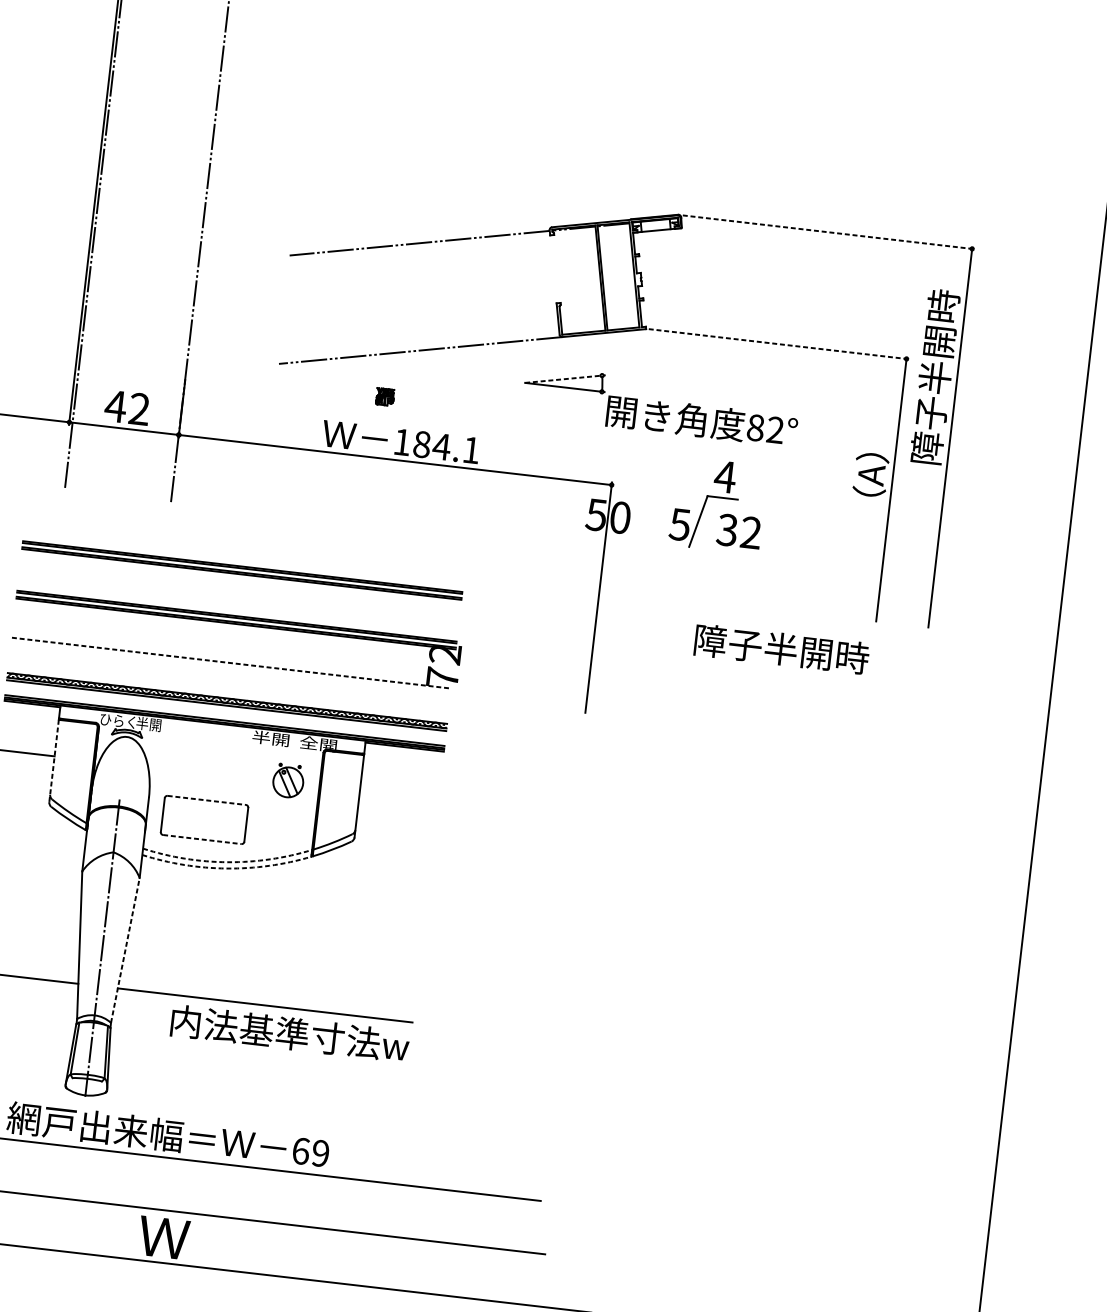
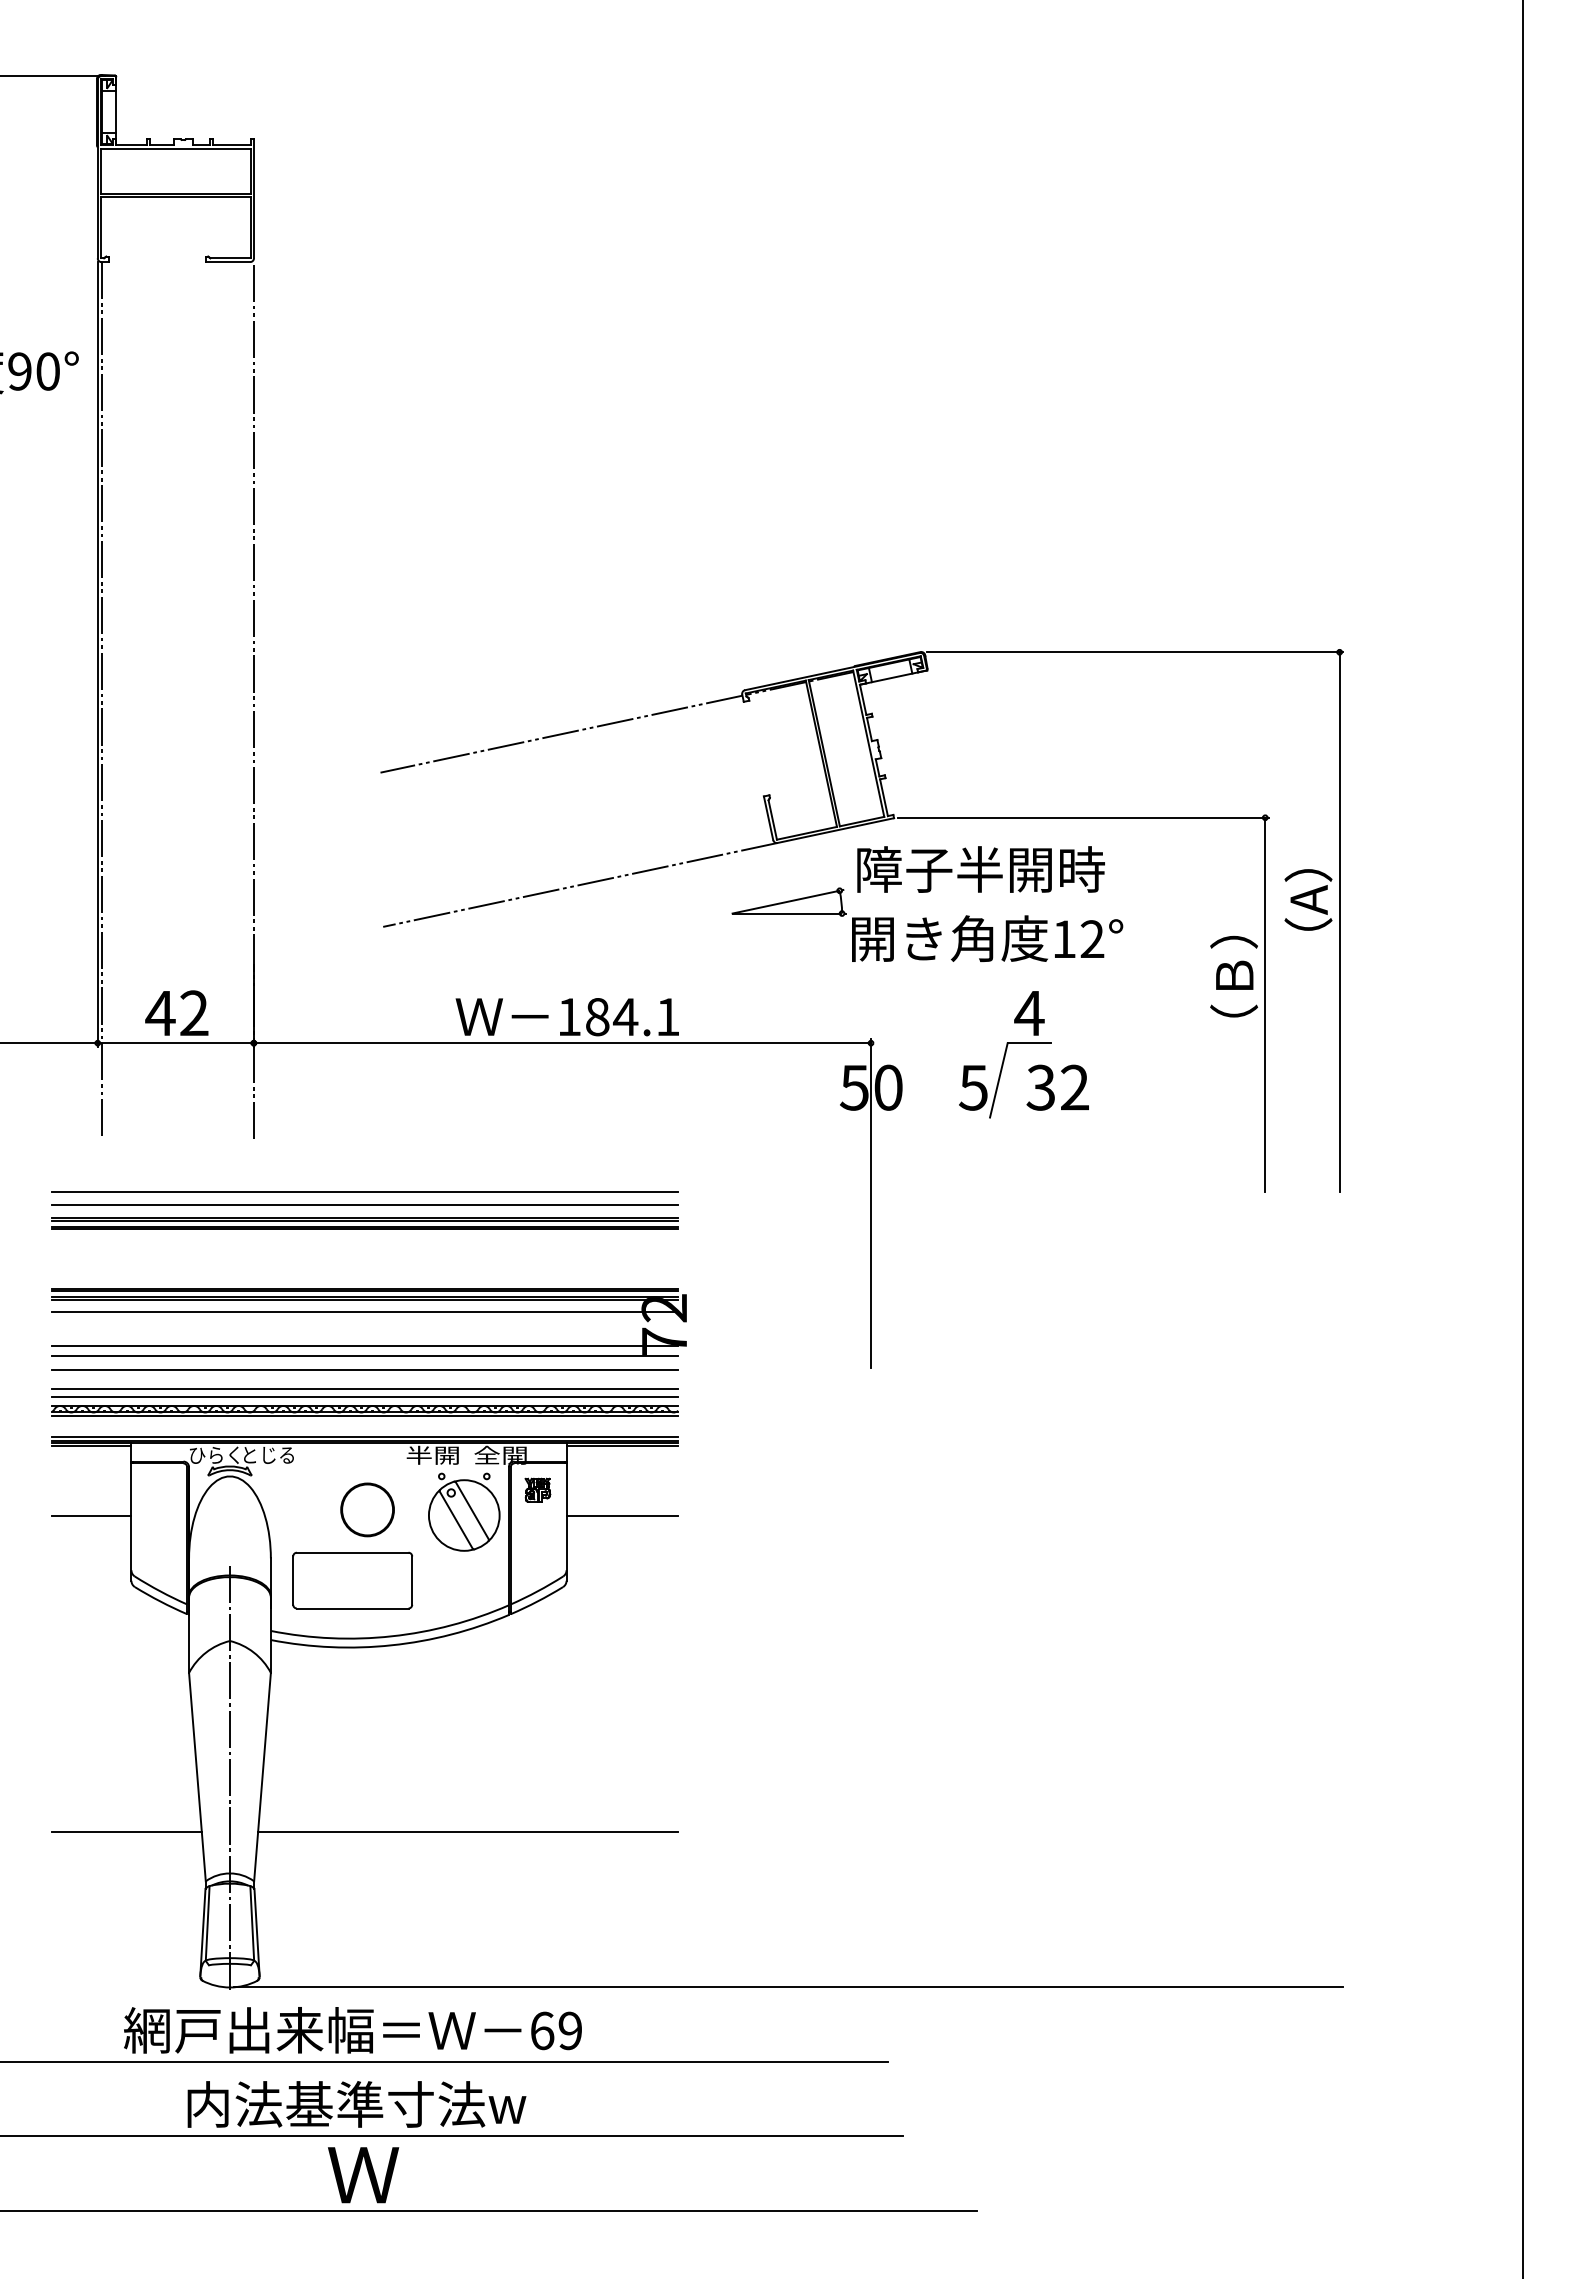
line: (828, 232) -> (1135, 652), dashed -> solid
line: (779, 344) -> (1083, 817), dashed -> solid
text: (935, 376) -> (1308, 837), 障子半開時 -> （A）
line: (563, 379) -> (786, 902), dashed -> solid
part: (384, 396) -> (537, 1489), moved
text: (755, 428) -> (1064, 939), 82° -> 12°
text: (872, 462) -> (1233, 968), （A） -> （Ｂ）
line: (245, 548) -> (365, 1191), added
line: (243, 557) -> (365, 1205), added
line: (235, 632) -> (365, 1312), added
text: (781, 649) -> (980, 869), moved
line: (232, 656) -> (365, 1346), added
line: (231, 663) -> (365, 1355), dashed -> solid
line: (230, 673) -> (365, 1370), added
line: (229, 686) -> (365, 1389), added
line: (228, 691) -> (365, 1396), added
text: (155, 724) -> (267, 1454), 半開 -> とじる
line: (54, 761) -> (131, 1522), dashed -> solid
part: (220, 771) -> (367, 1509), added
part: (288, 780) -> (464, 1511), size x1.67
line: (399, 796) -> (622, 1515), added
line: (206, 800) -> (352, 1552), dashed -> solid
line: (202, 839) -> (352, 1608), dashed -> solid
arc: (227, 862) -> (391, 1636), dashed -> solid
arc: (226, 868) -> (391, 1645), dashed -> solid
line: (125, 950) -> (262, 1777), dashed -> solid
text: (289, 1033) -> (356, 2104), moved
line: (477, 1140) -> (788, 1987), added

